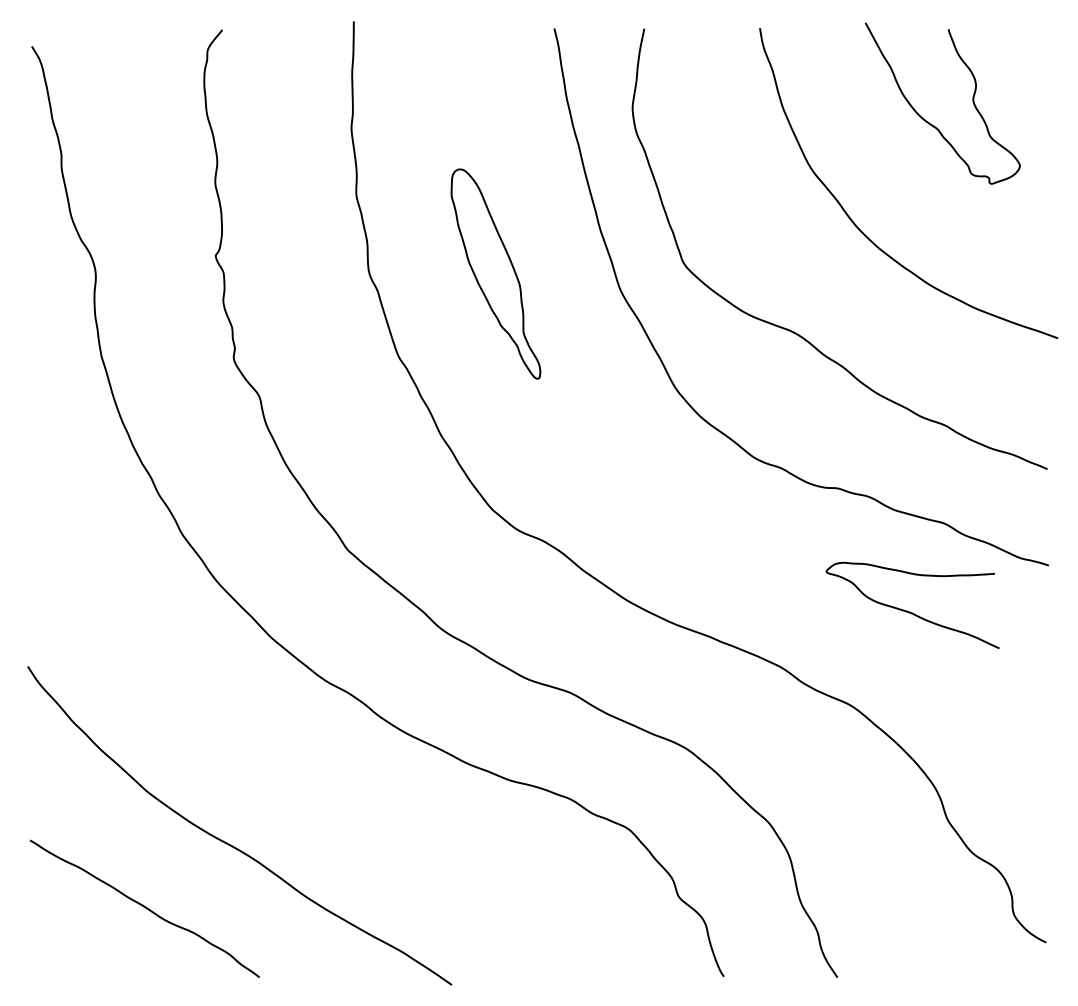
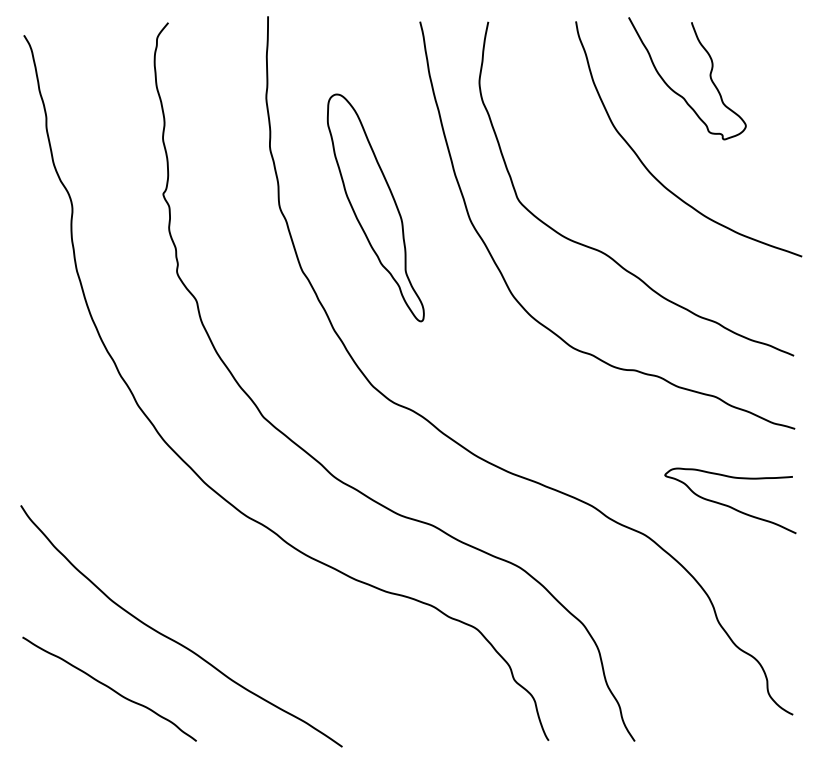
curve: (928, 121) -> (676, 92), moved
part: (495, 273) -> (375, 207), size x1.43
curve: (910, 611) -> (728, 505), moved

